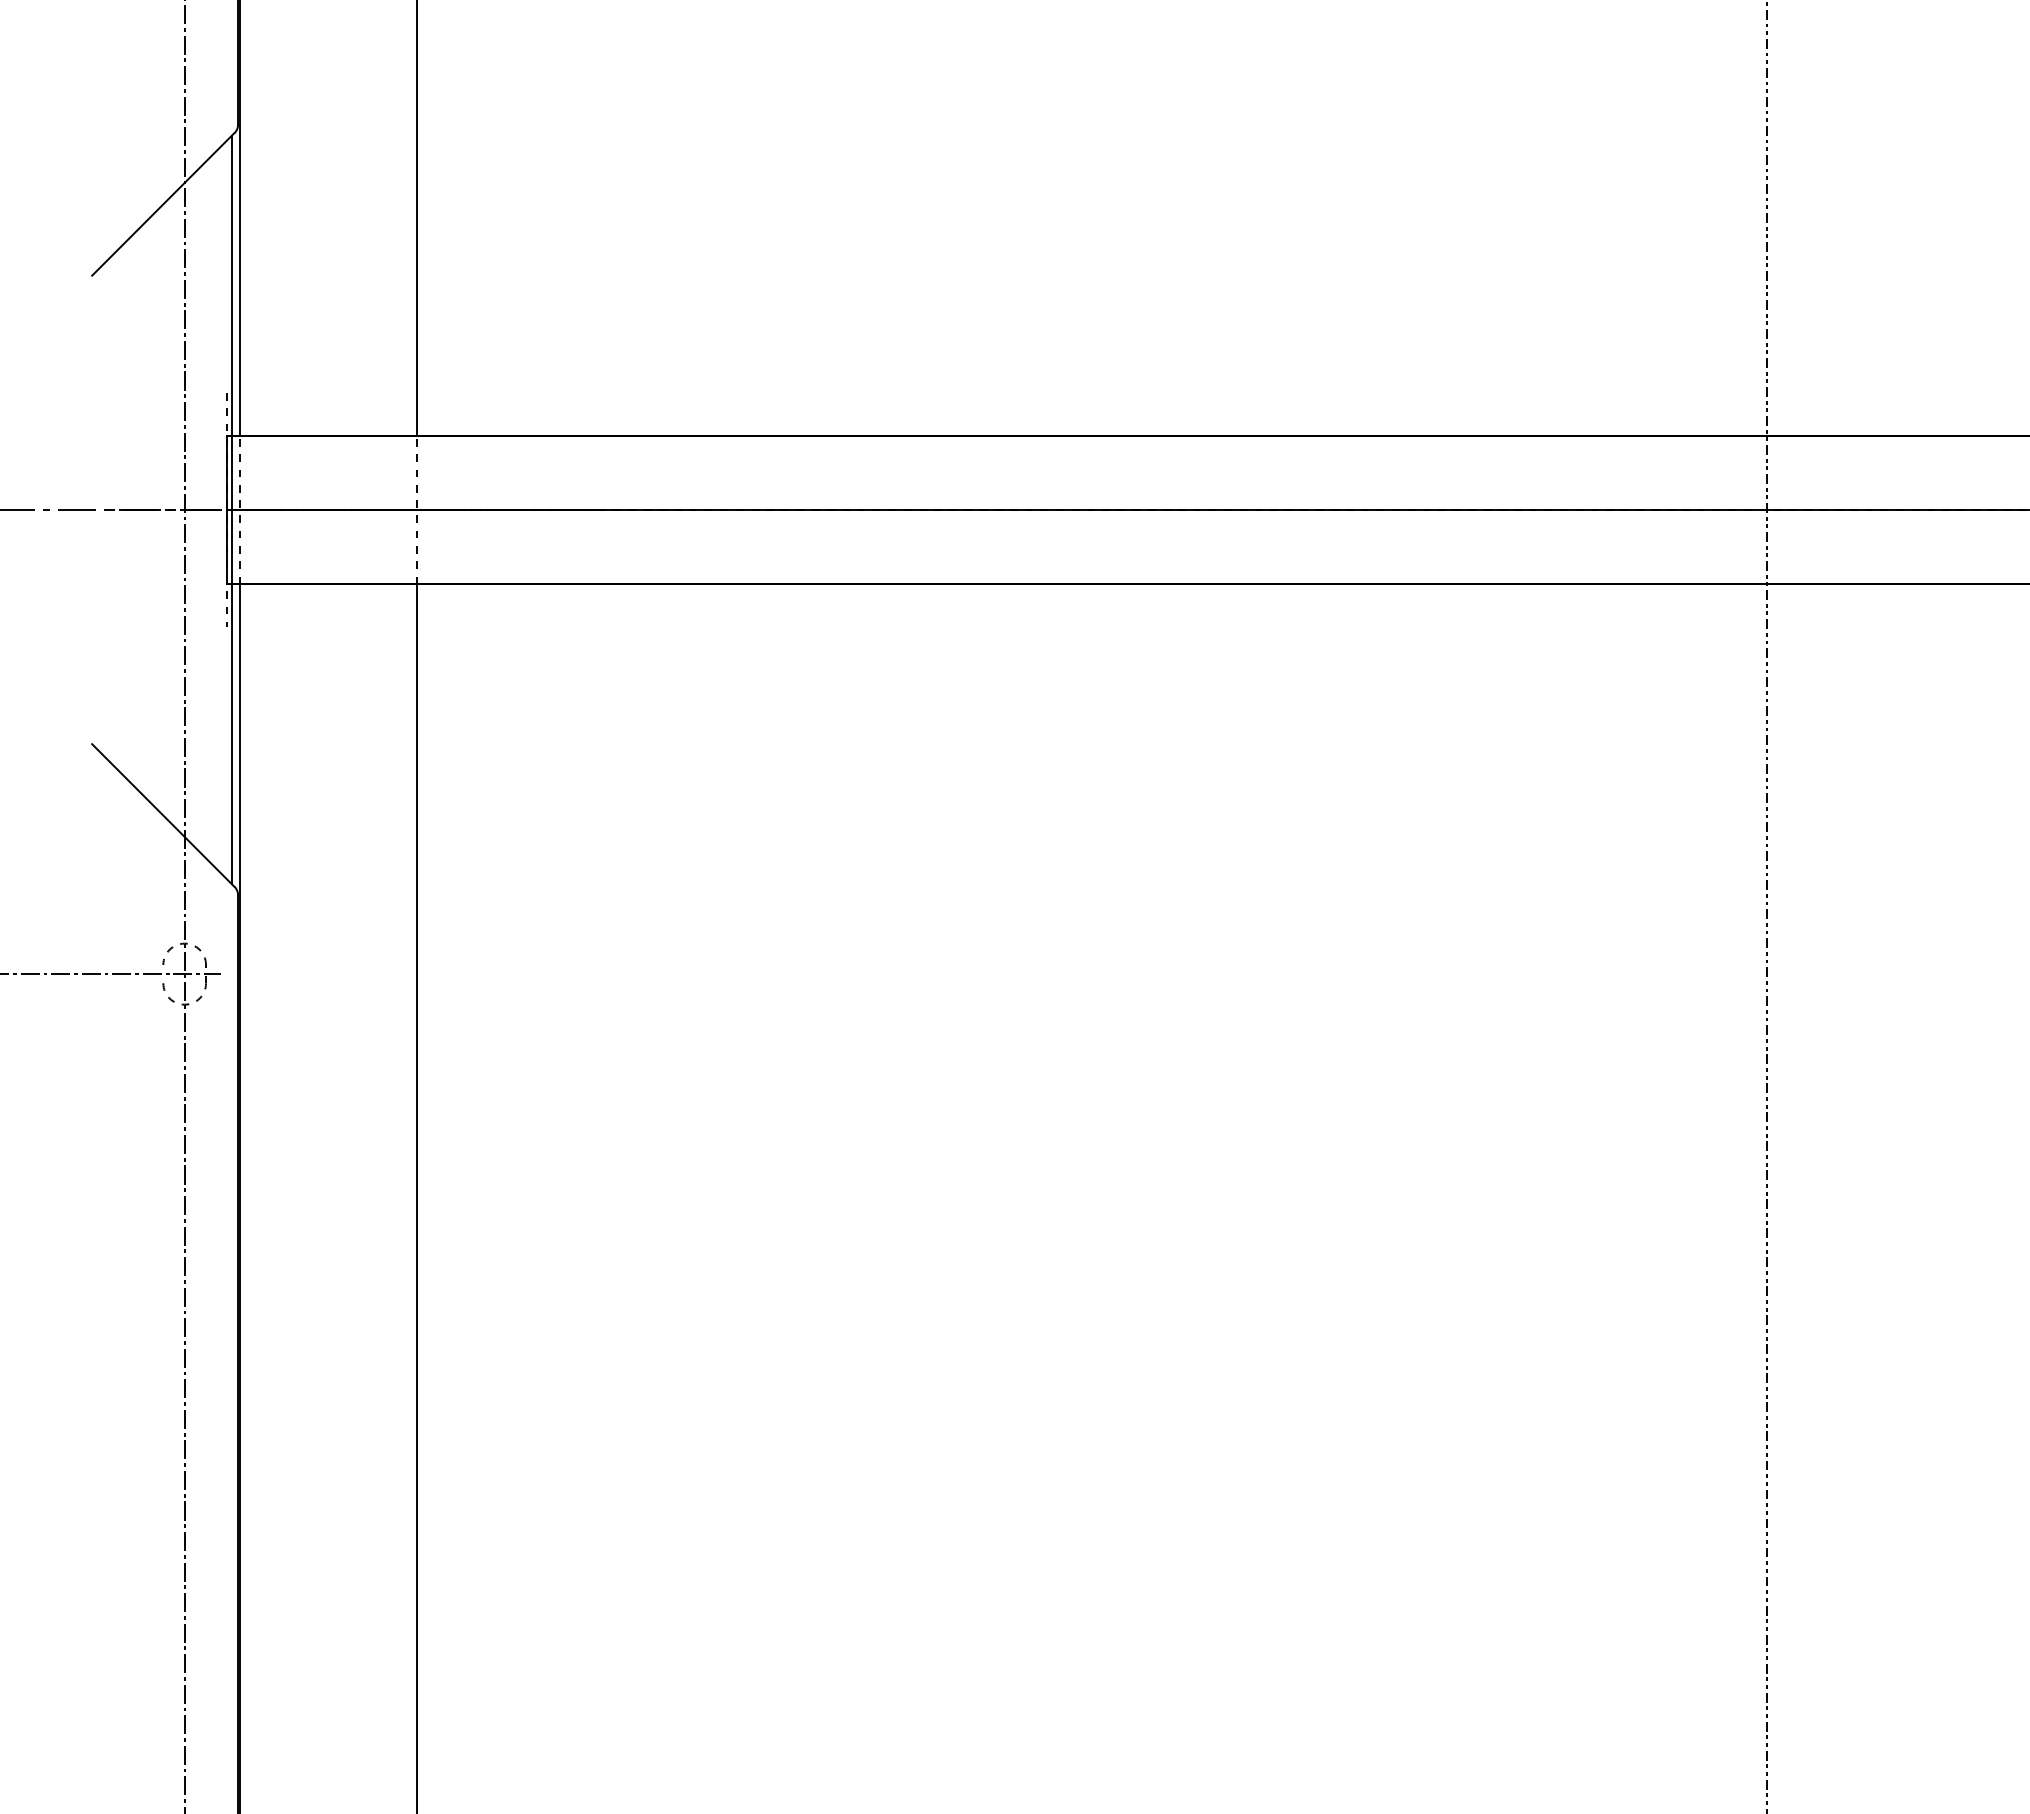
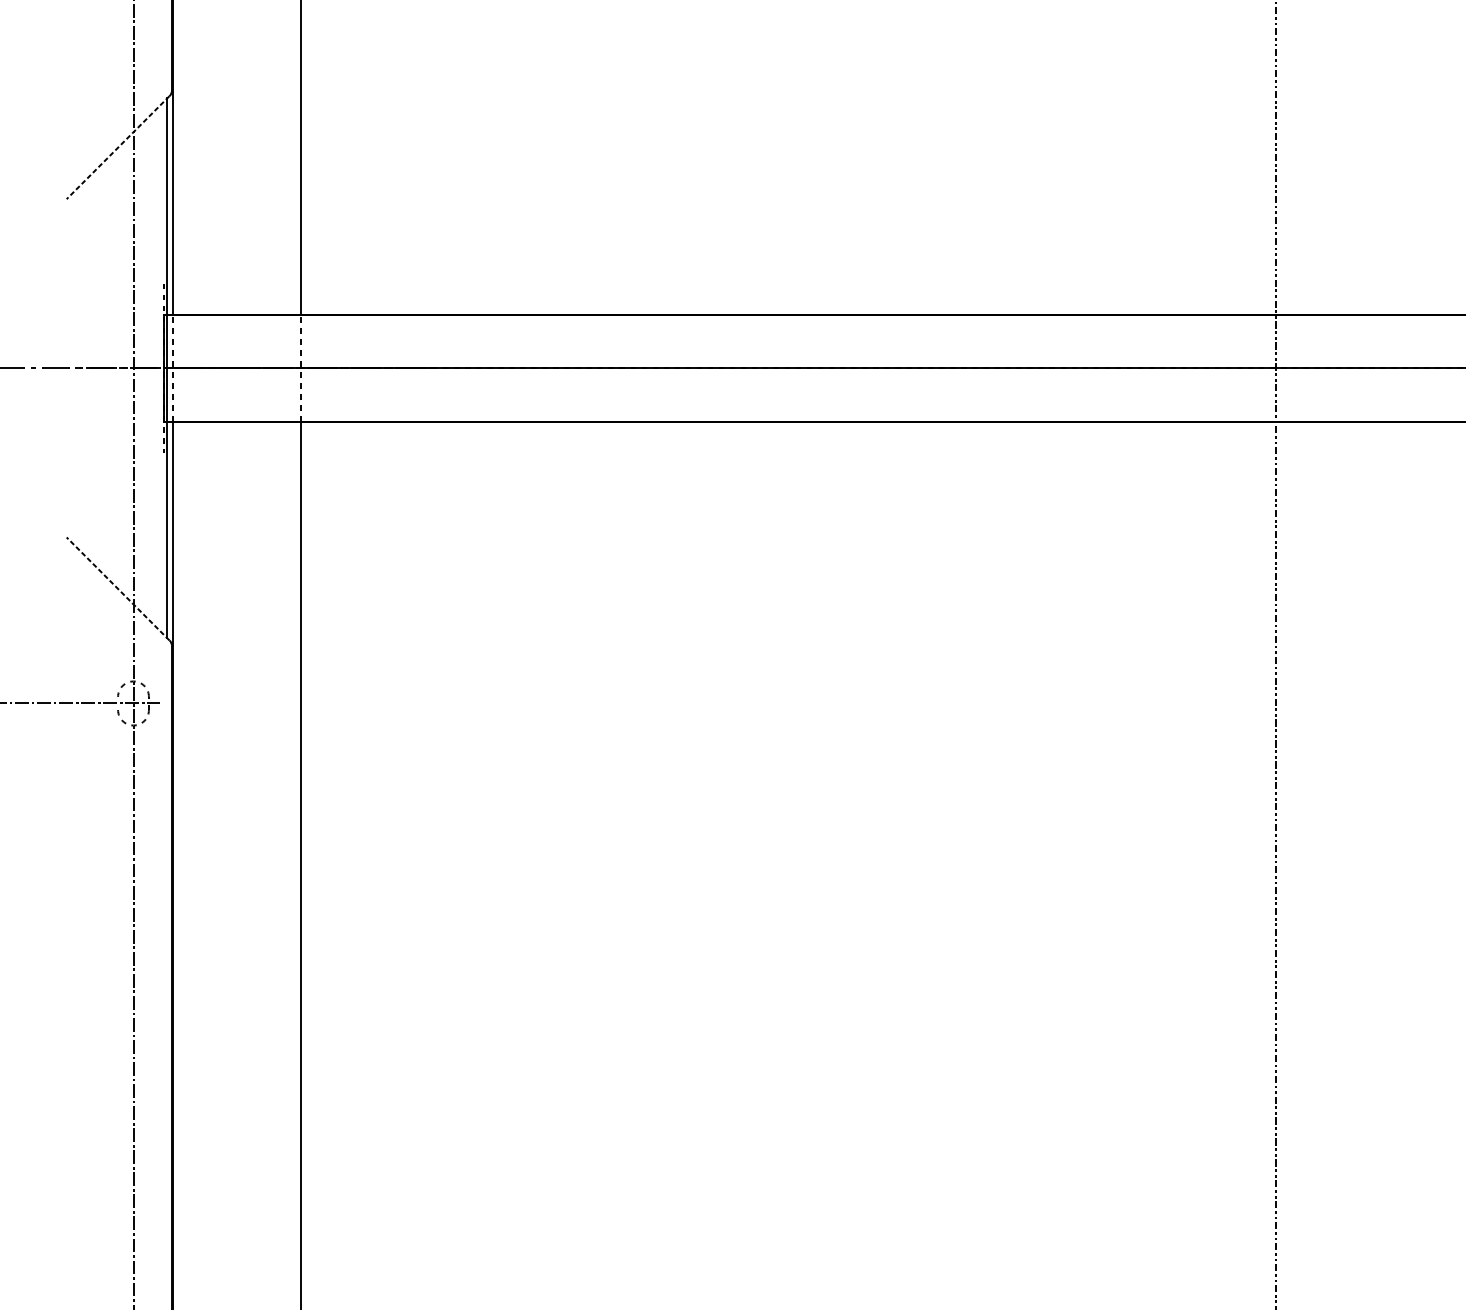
line: (163, 204) -> (118, 147), solid -> dashed
line: (163, 815) -> (118, 588), solid -> dashed

